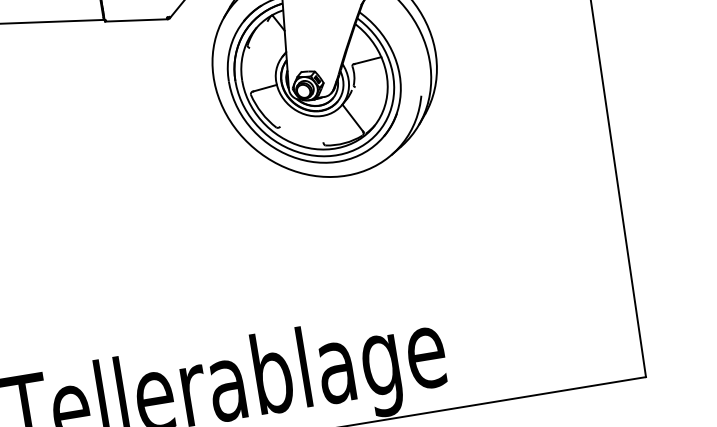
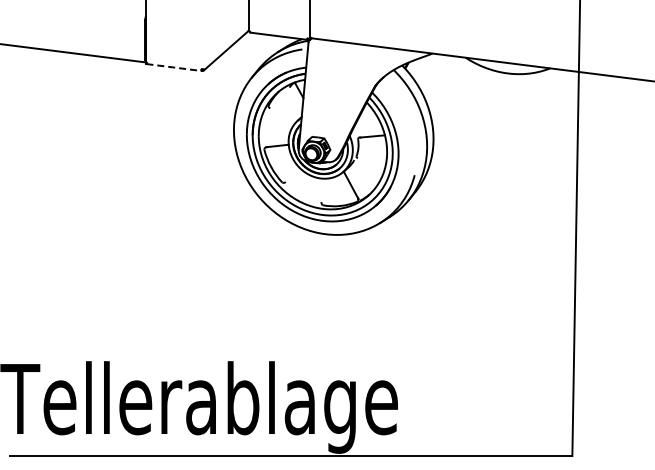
line: (136, 20) -> (174, 67), solid -> dashed

